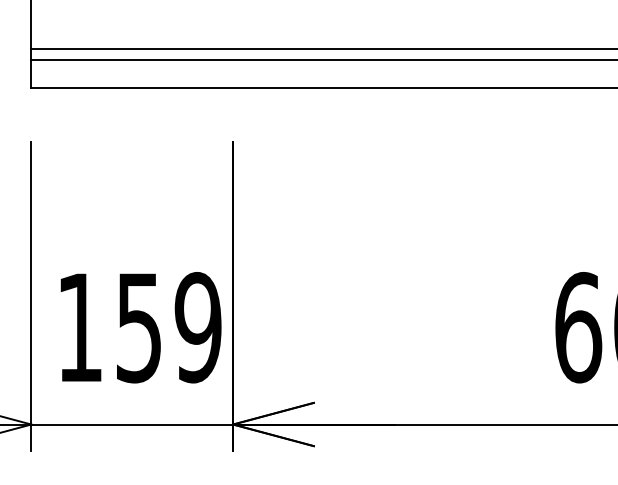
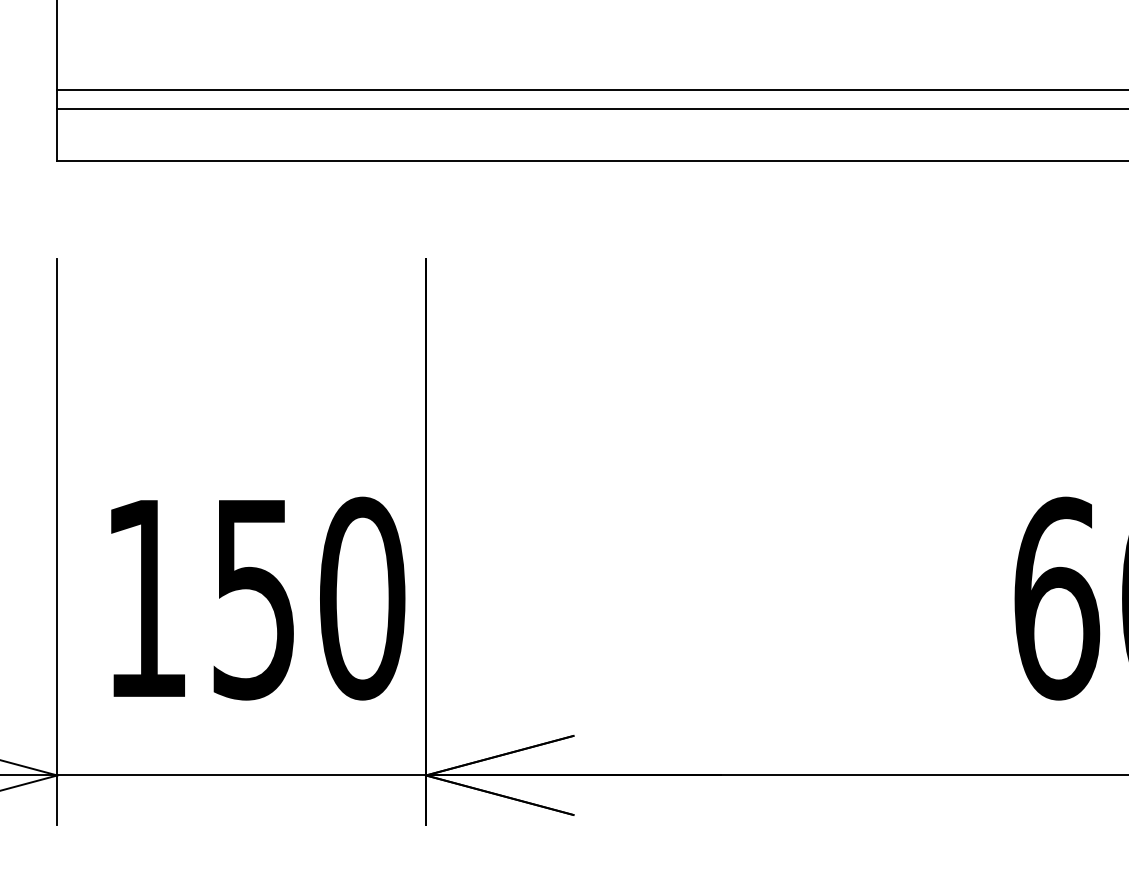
text: (197, 327) -> (360, 598), 159 -> 150

